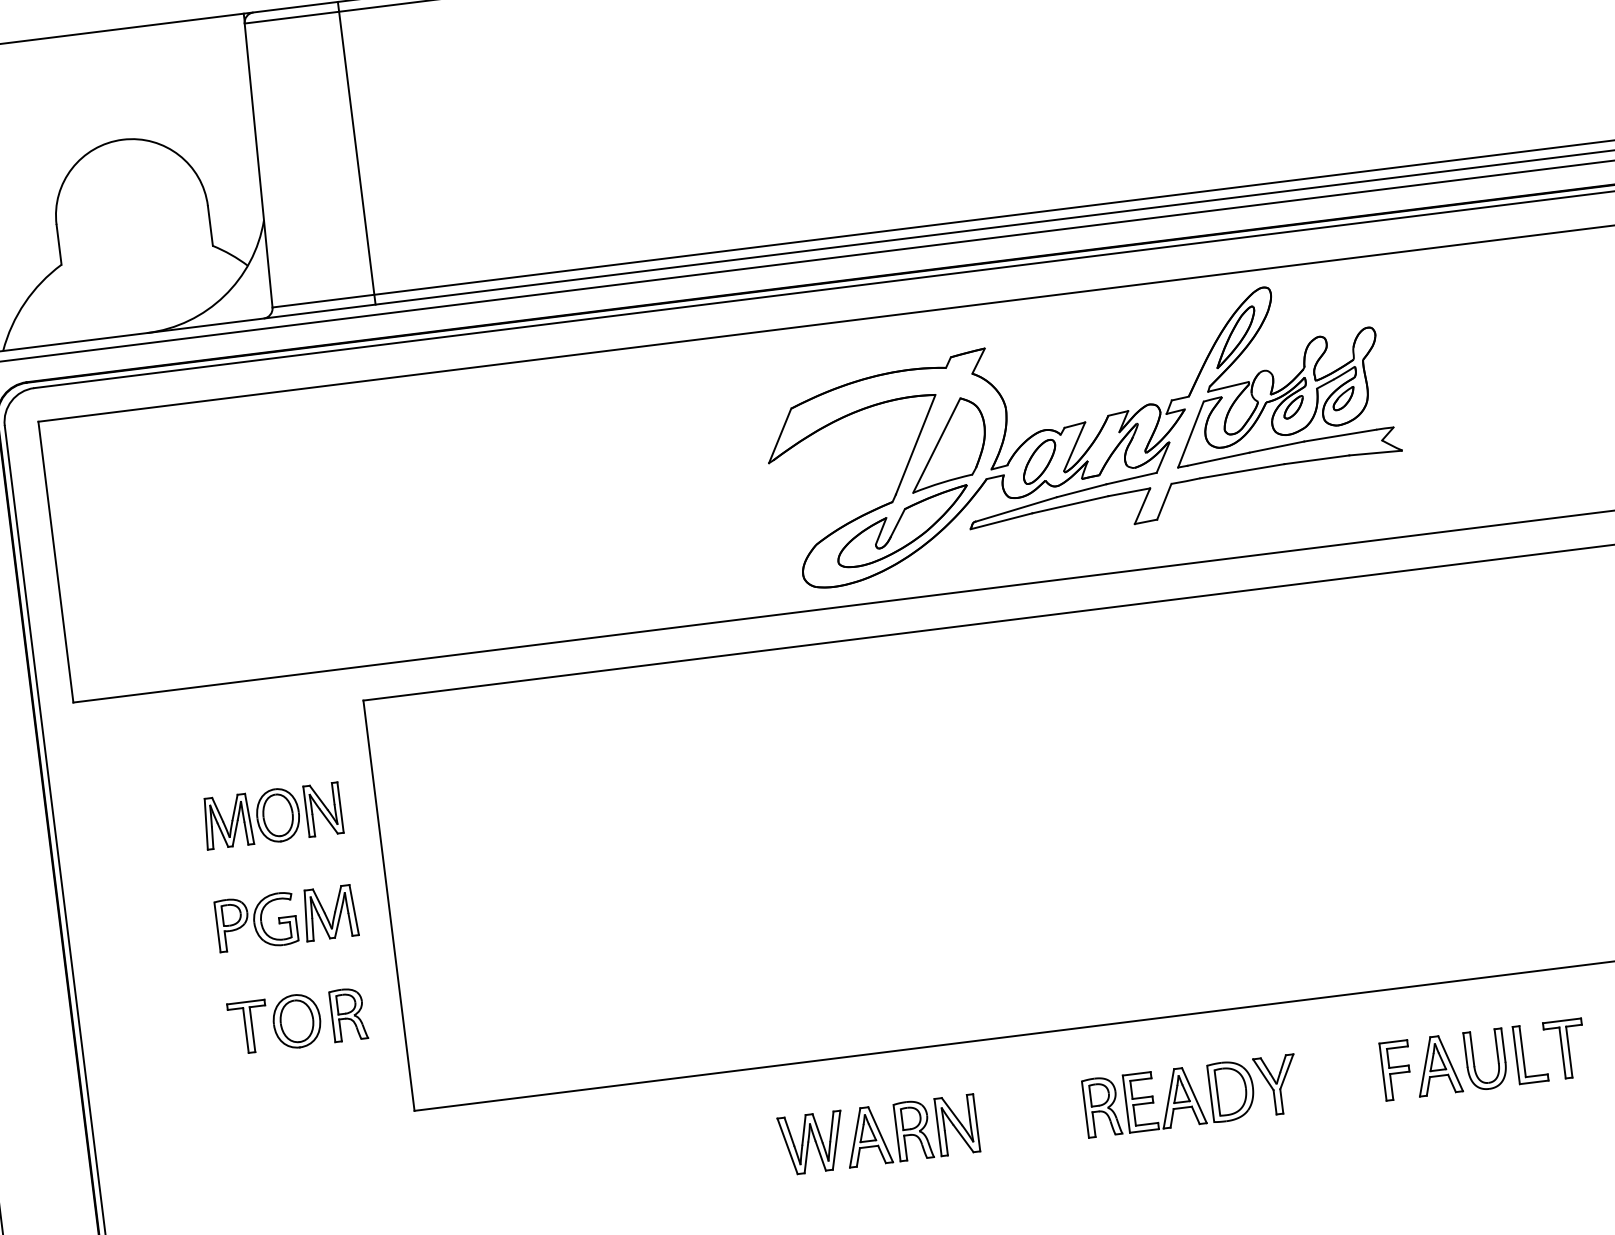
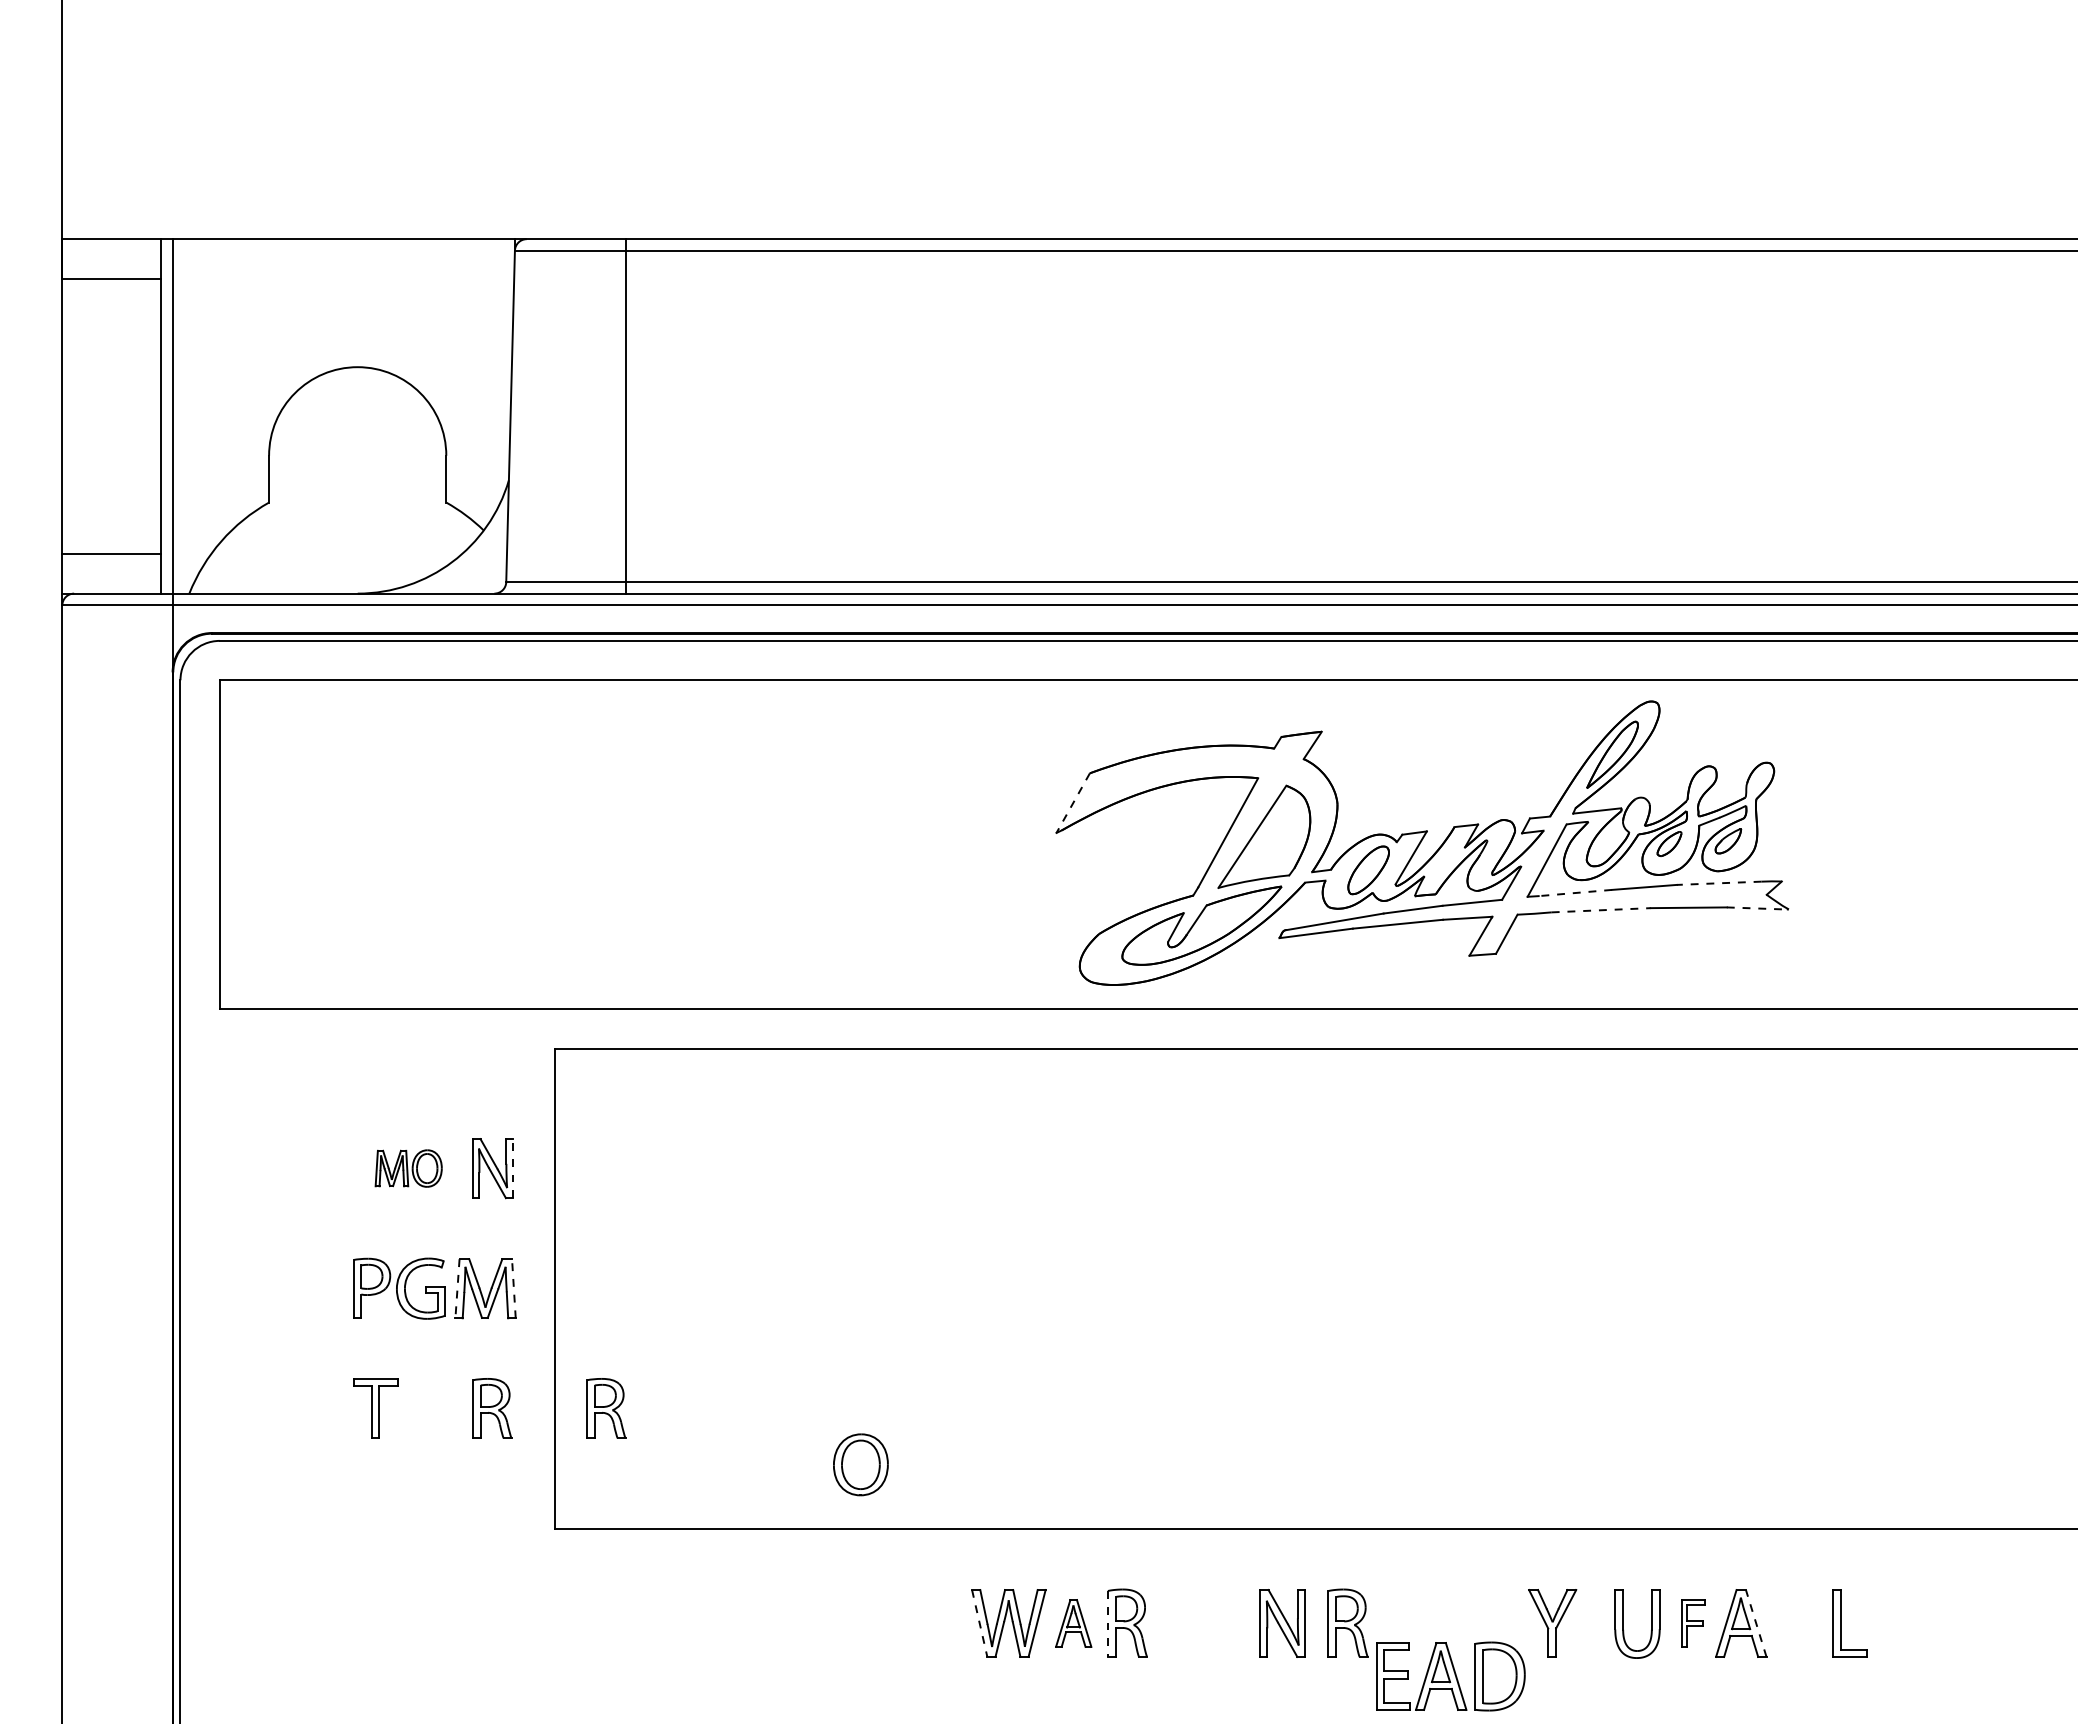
line: (1339, 435) -> (1718, 883), solid -> dashed
line: (779, 436) -> (1072, 803), solid -> dashed
line: (1375, 453) -> (1757, 908), solid -> dashed
line: (1218, 459) -> (1575, 893), solid -> dashed
line: (1242, 471) -> (1601, 910), solid -> dashed
line: (340, 807) -> (512, 1168), solid -> dashed
part: (251, 818) -> (408, 1168), size x0.6
line: (353, 909) -> (513, 1288), solid -> dashed
line: (306, 915) -> (457, 1288), solid -> dashed
part: (446, 1002) -> (606, 1408), added
part: (296, 1021) -> (860, 1464), moved
part: (1565, 1049) -> (1890, 1623), removed
part: (1473, 1060) -> (1623, 1623), moved
line: (1450, 1063) -> (1756, 1623), solid -> dashed
part: (1396, 1070) -> (1692, 1623), size x0.7
part: (1189, 1096) -> (1450, 1676), moved
part: (957, 1125) -> (1282, 1623), moved
line: (896, 1132) -> (1107, 1623), solid -> dashed
part: (867, 1136) -> (1073, 1623), size x0.7
line: (787, 1146) -> (979, 1623), solid -> dashed

